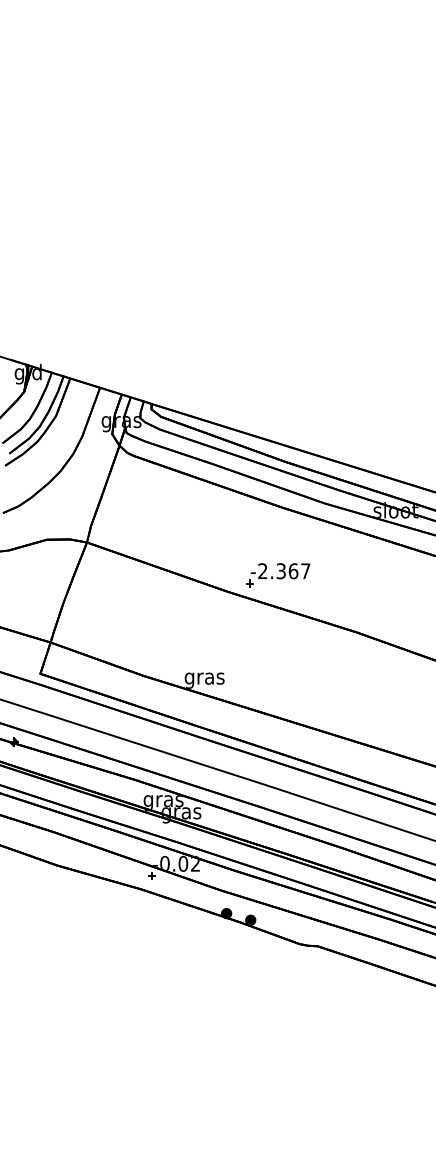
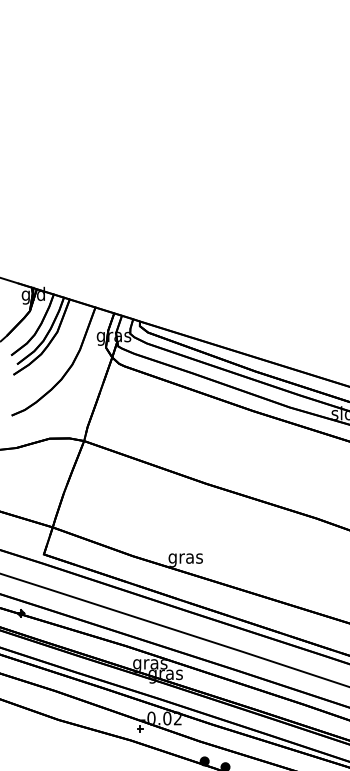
part: (278, 575) -> (249, 469), removed

